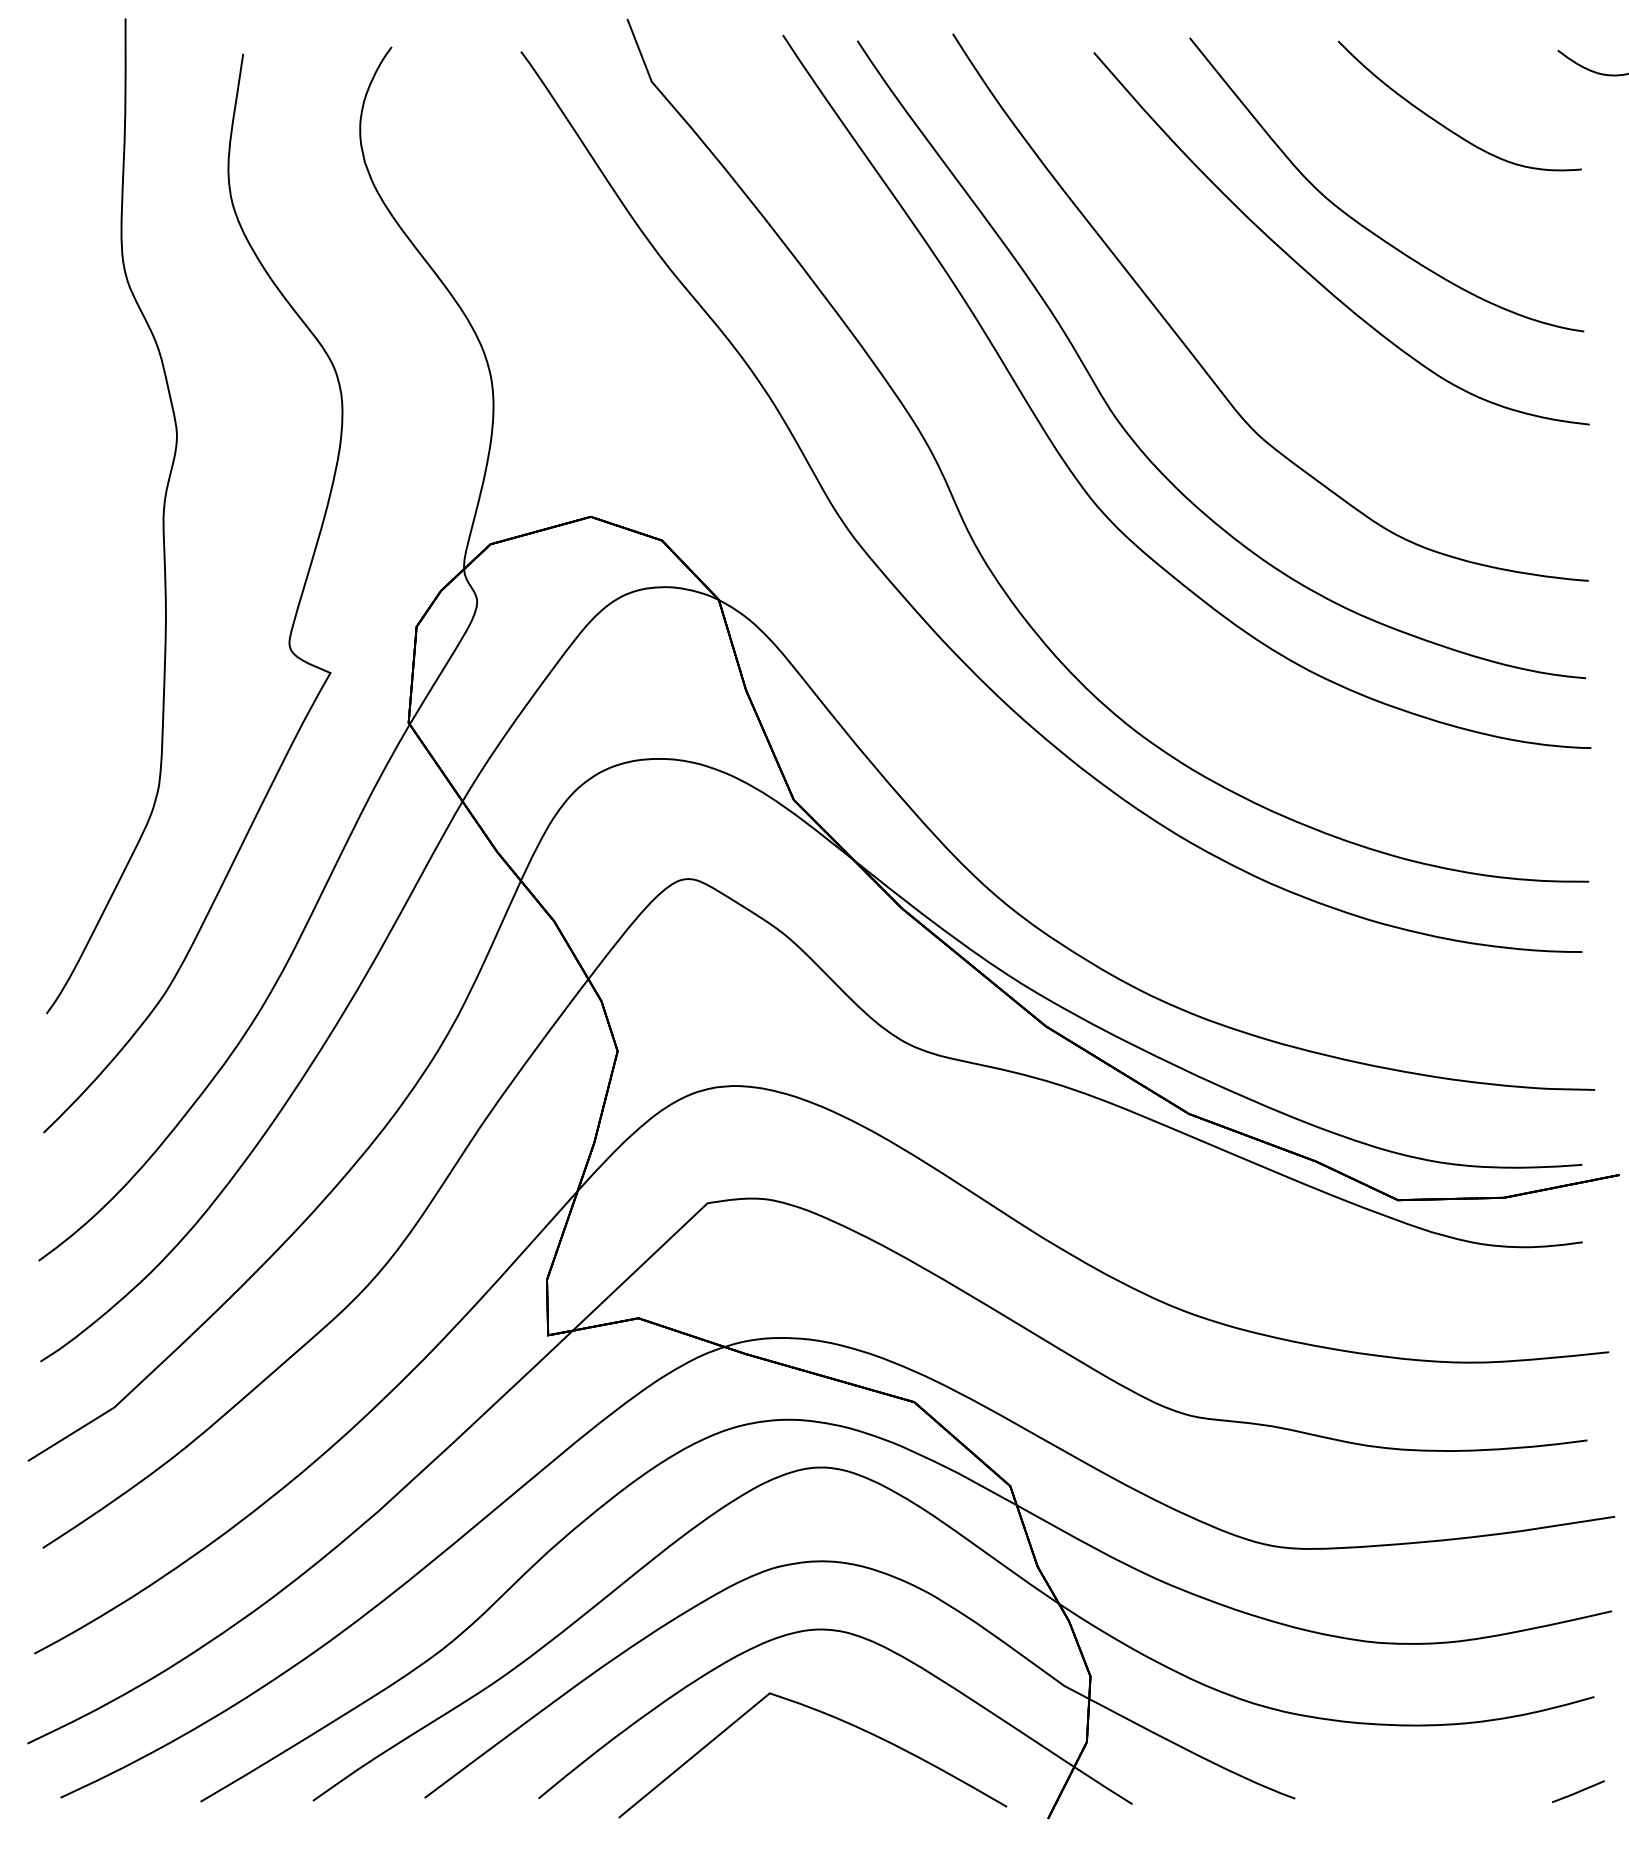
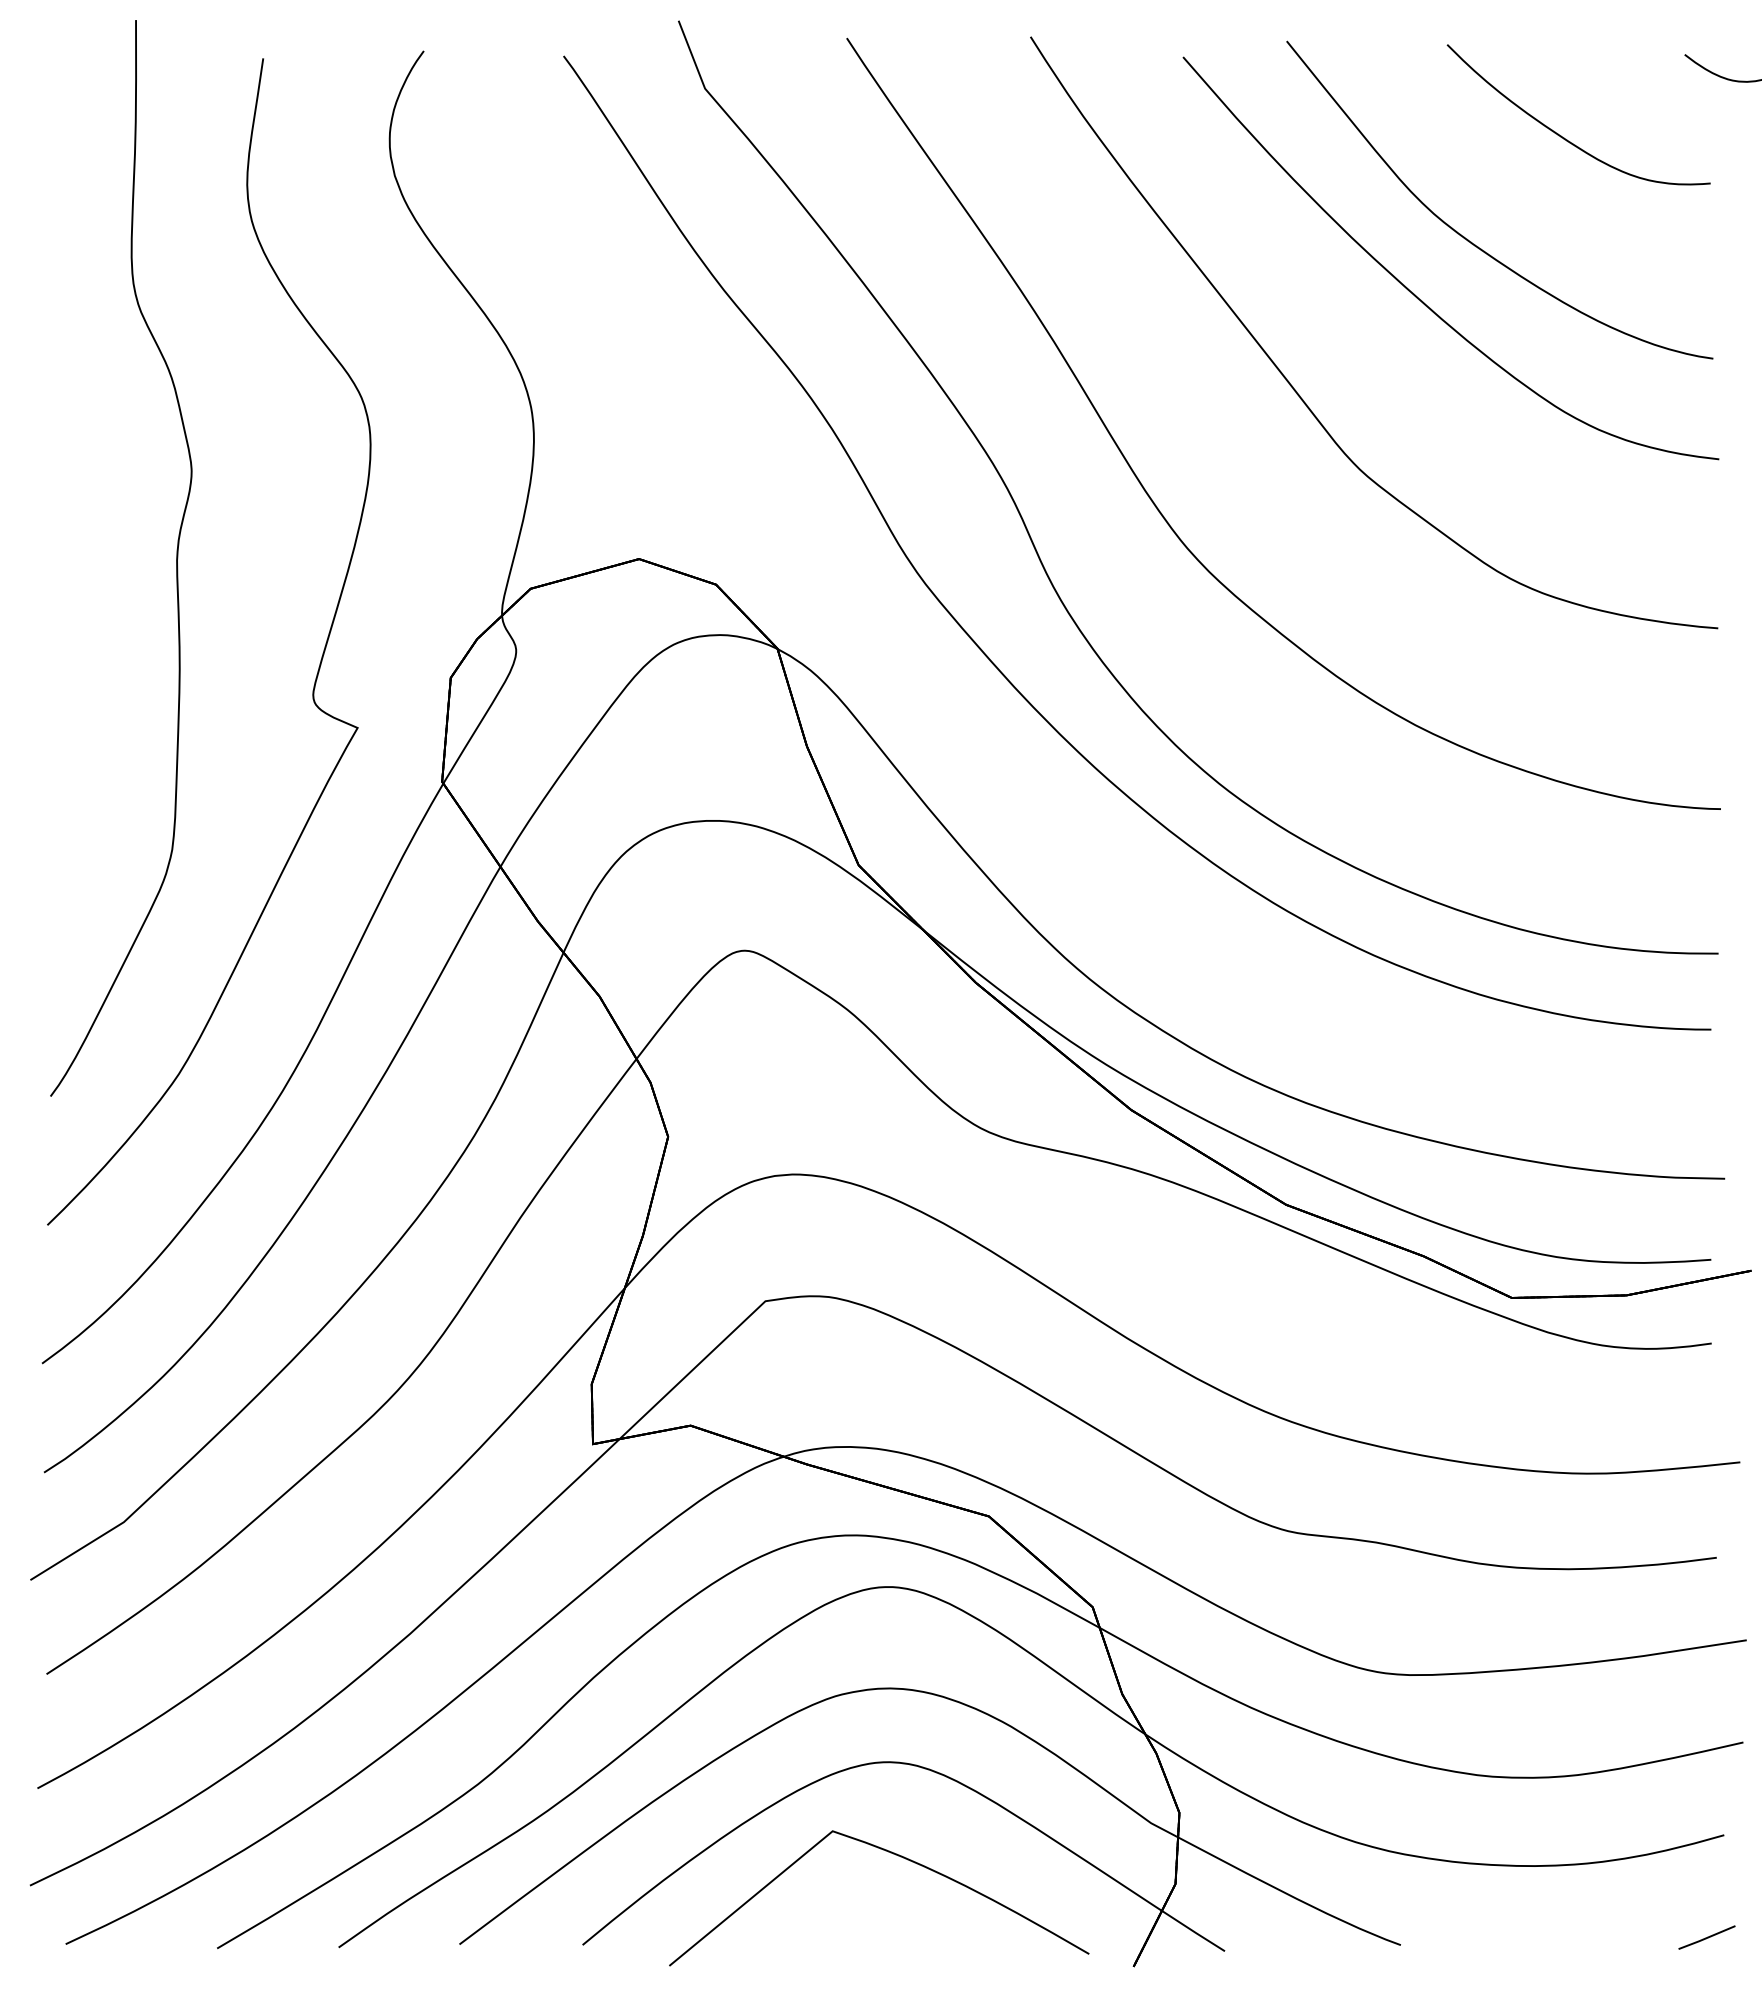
part: (1129, 434) -> (1221, 469), removed

